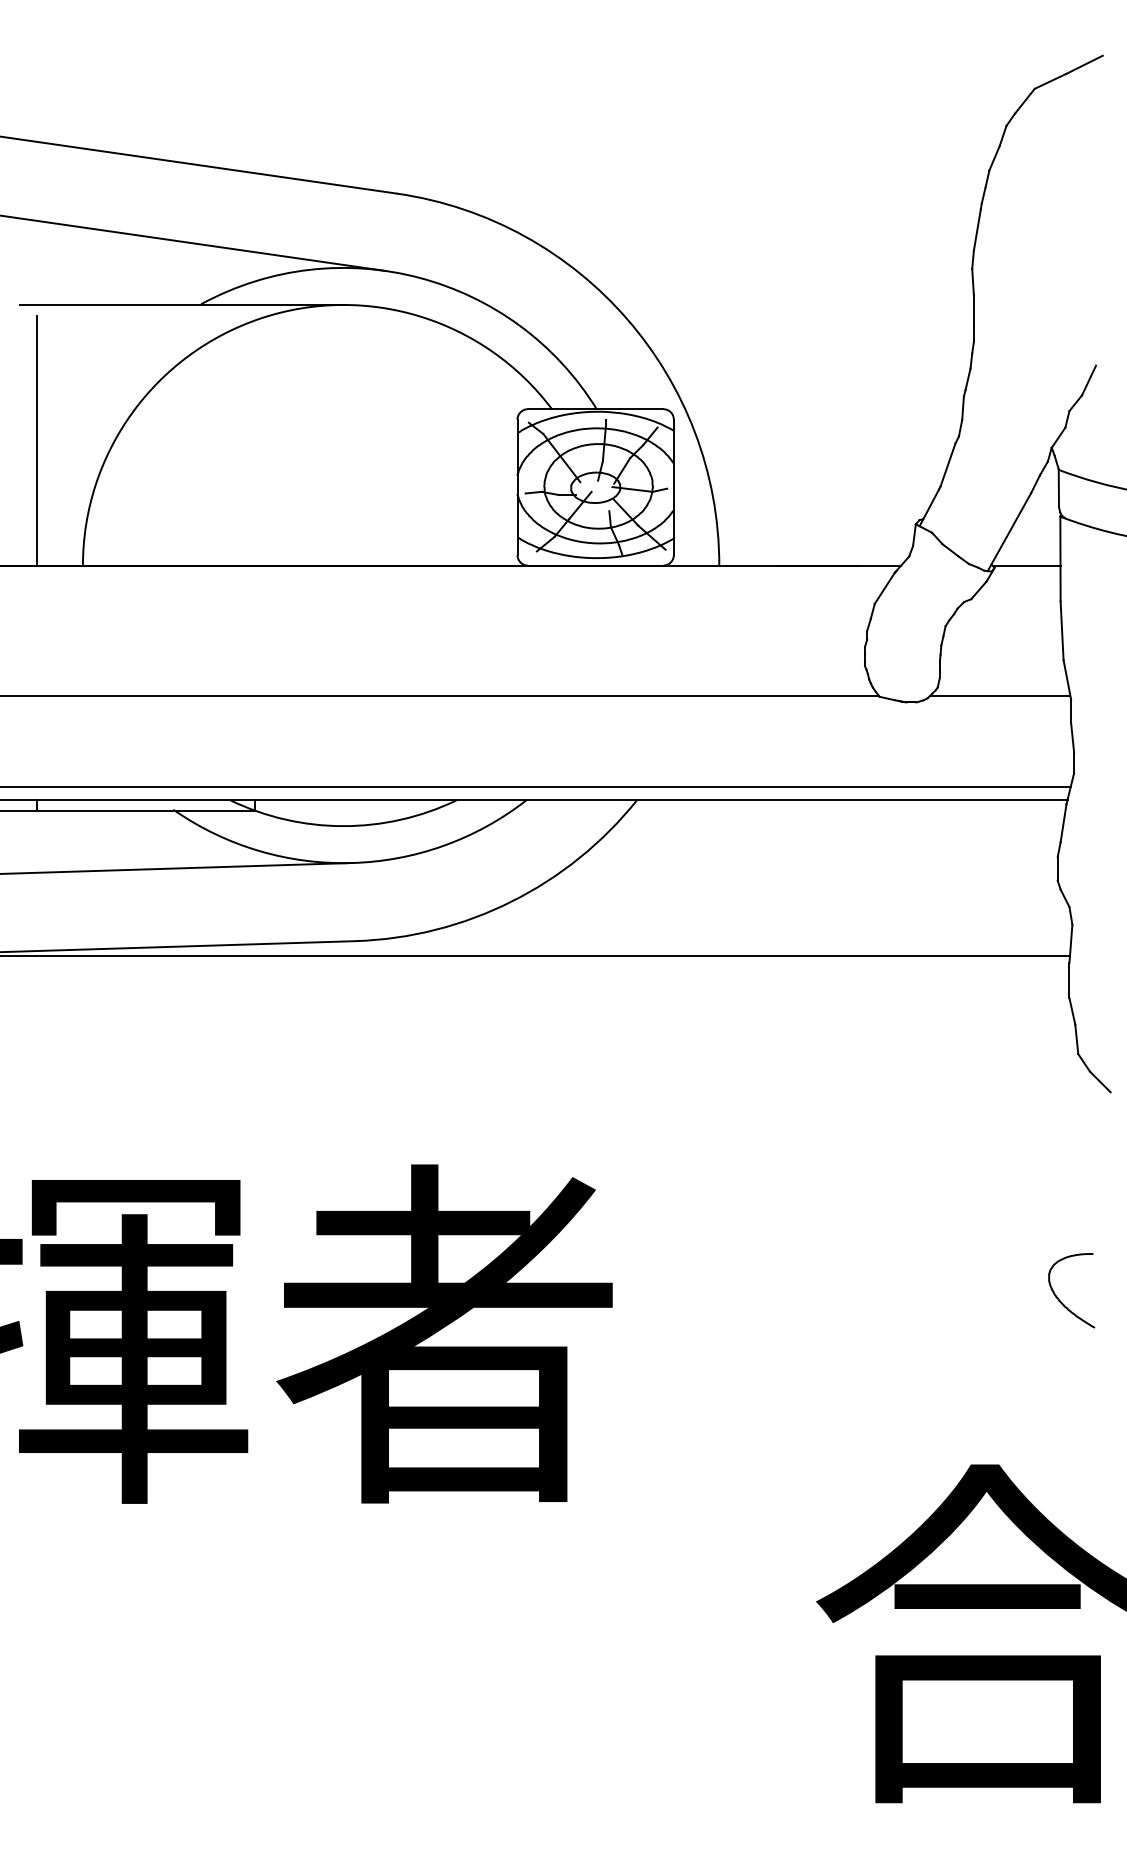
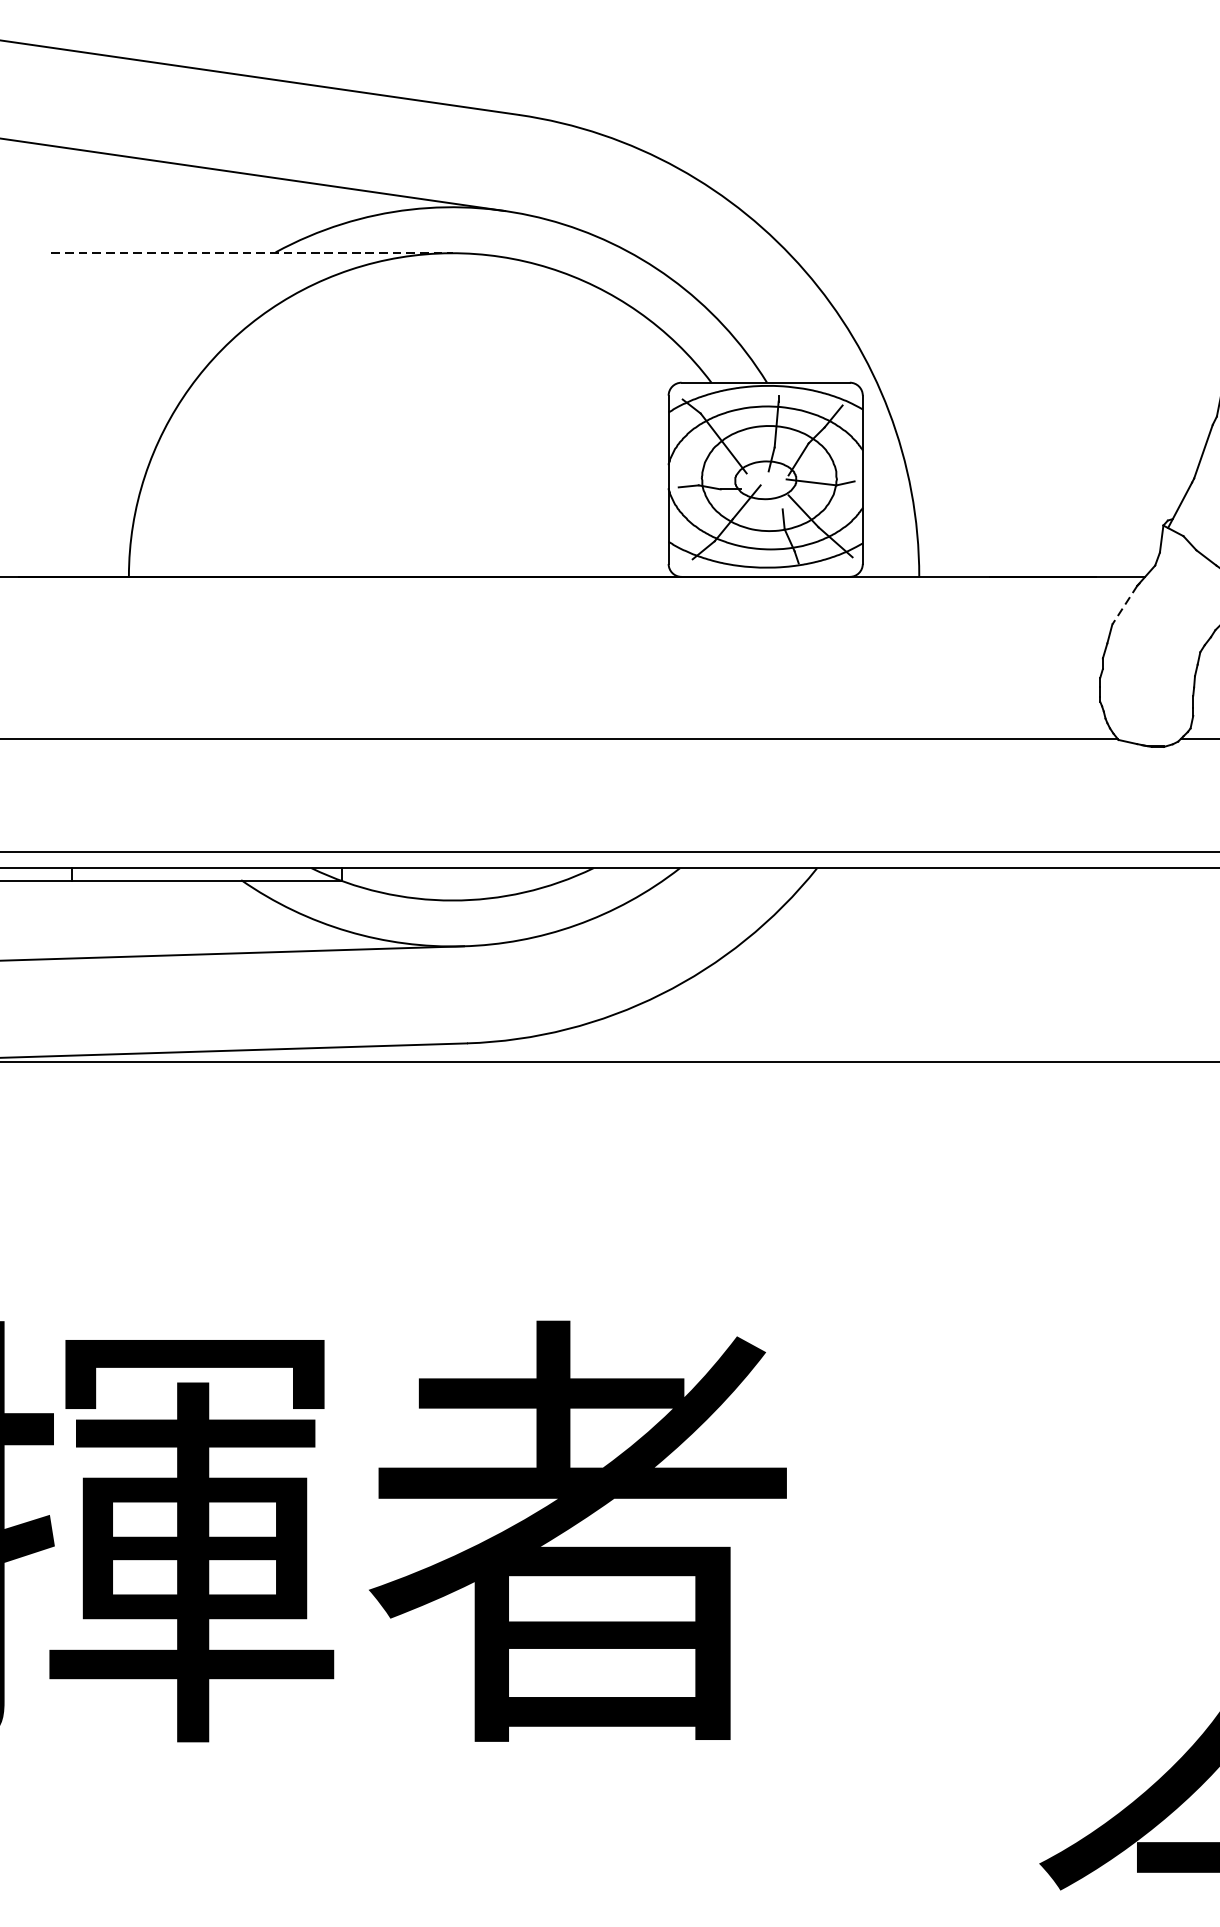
line: (181, 304) -> (251, 252), solid -> dashed
line: (37, 440) -> (72, 421), removed
line: (884, 588) -> (1124, 605), solid -> dashed

